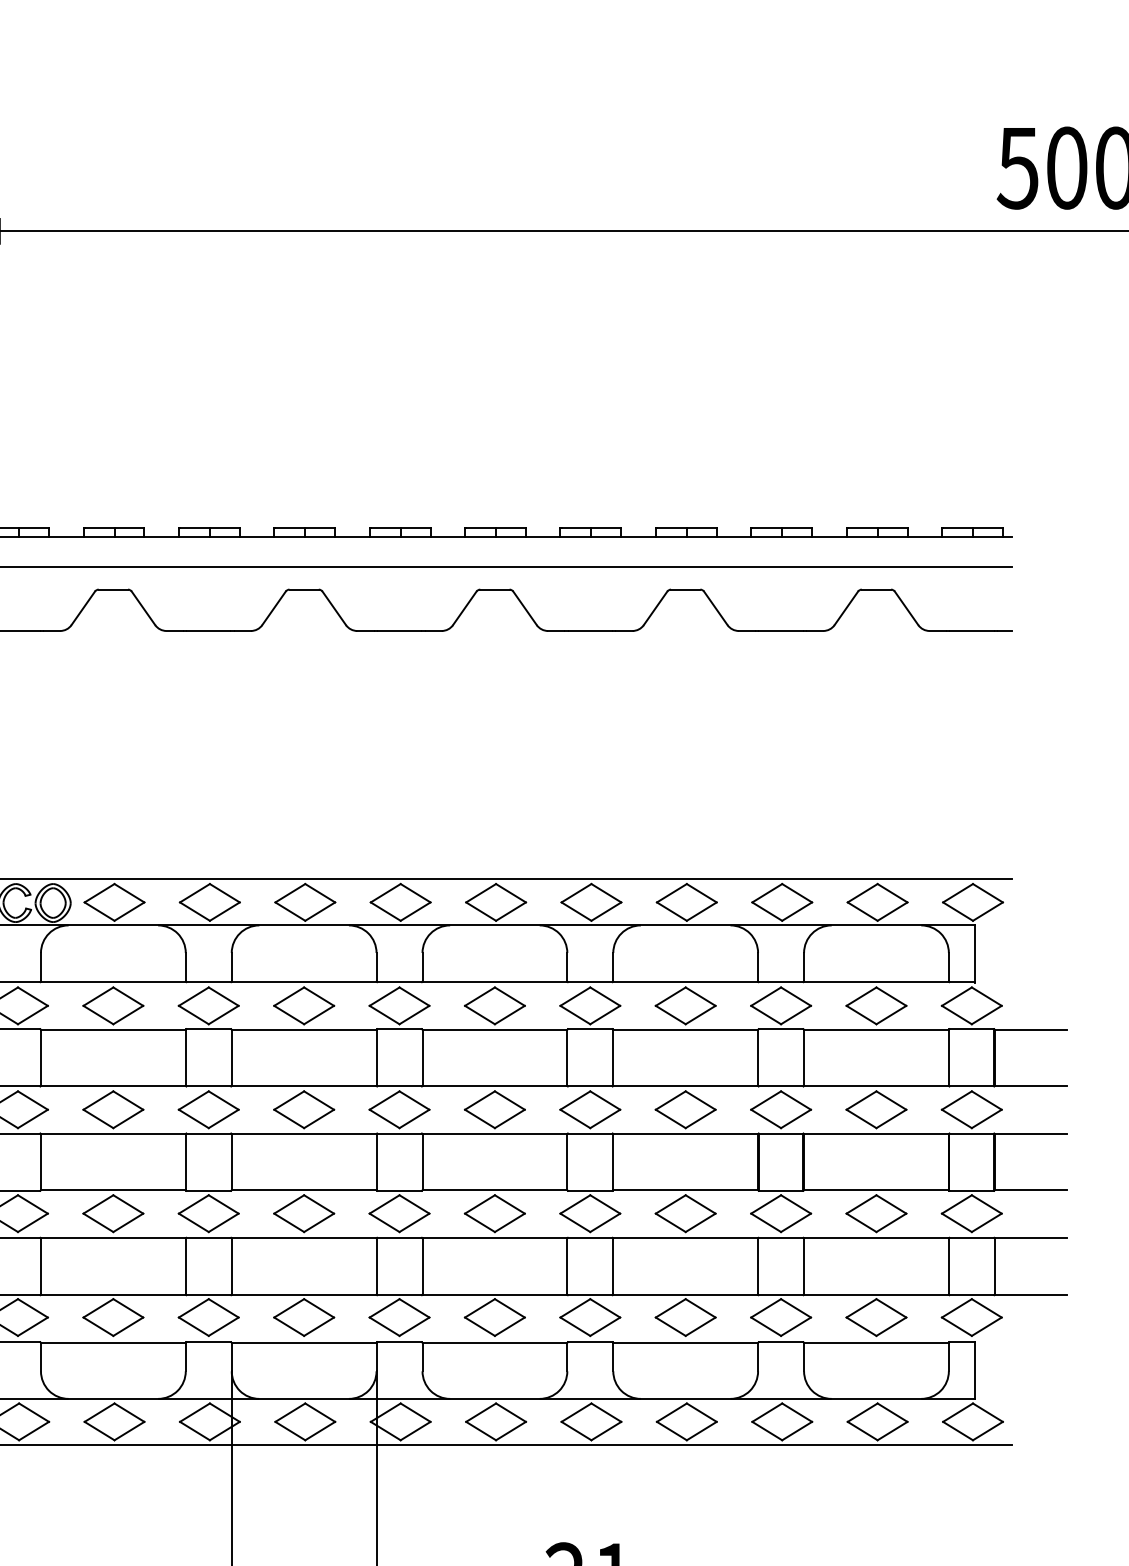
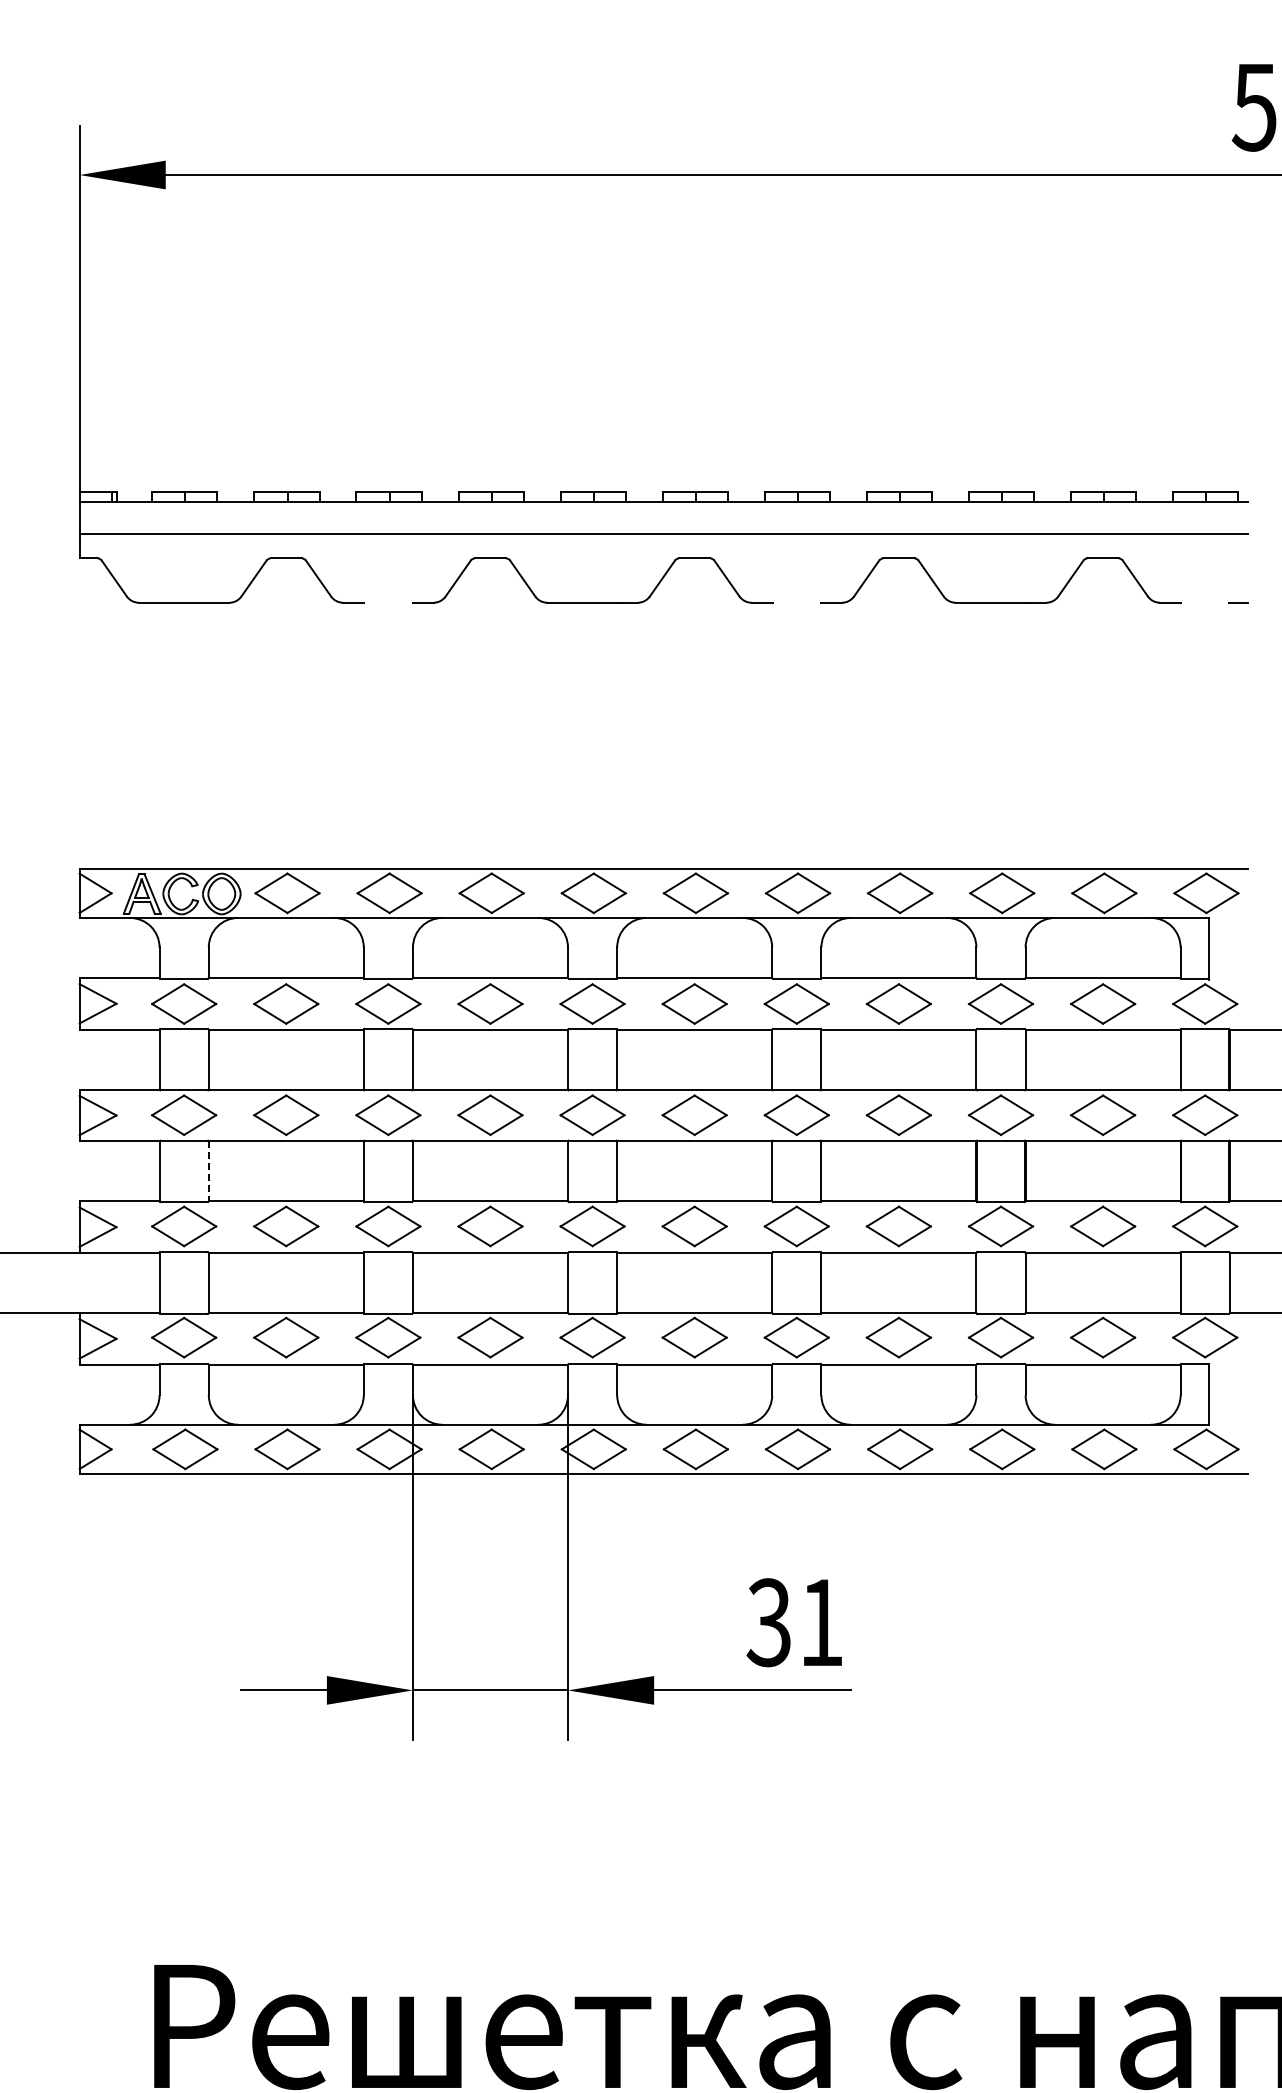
line: (208, 630) -> (388, 602), removed
line: (590, 630) -> (796, 602), removed
line: (972, 630) -> (1205, 602), removed
line: (40, 1162) -> (208, 1171), solid -> dashed

